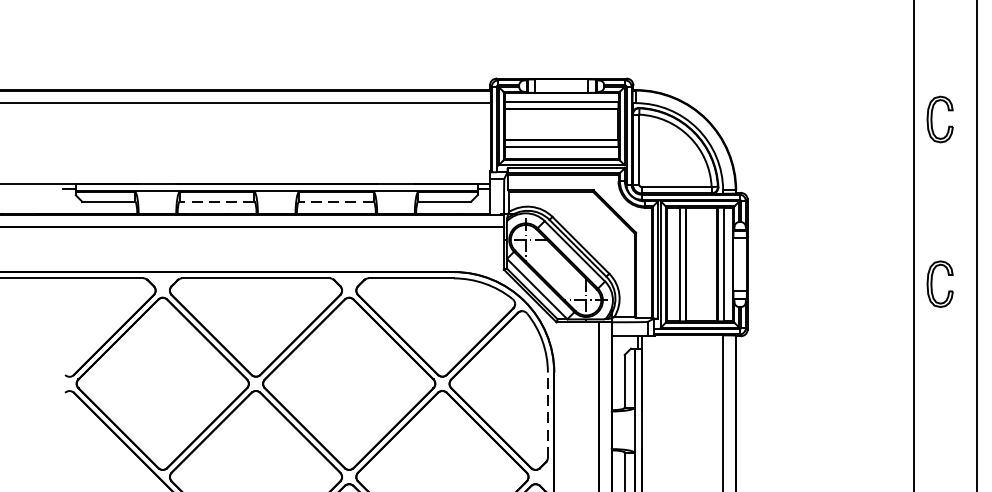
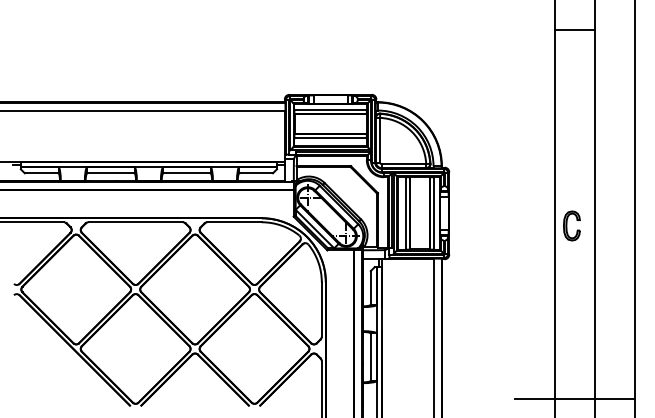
part: (939, 118) -> (571, 120), removed
line: (216, 201) -> (110, 173), dashed -> solid
line: (335, 201) -> (186, 173), dashed -> solid
line: (547, 413) -> (321, 308), dashed -> solid

